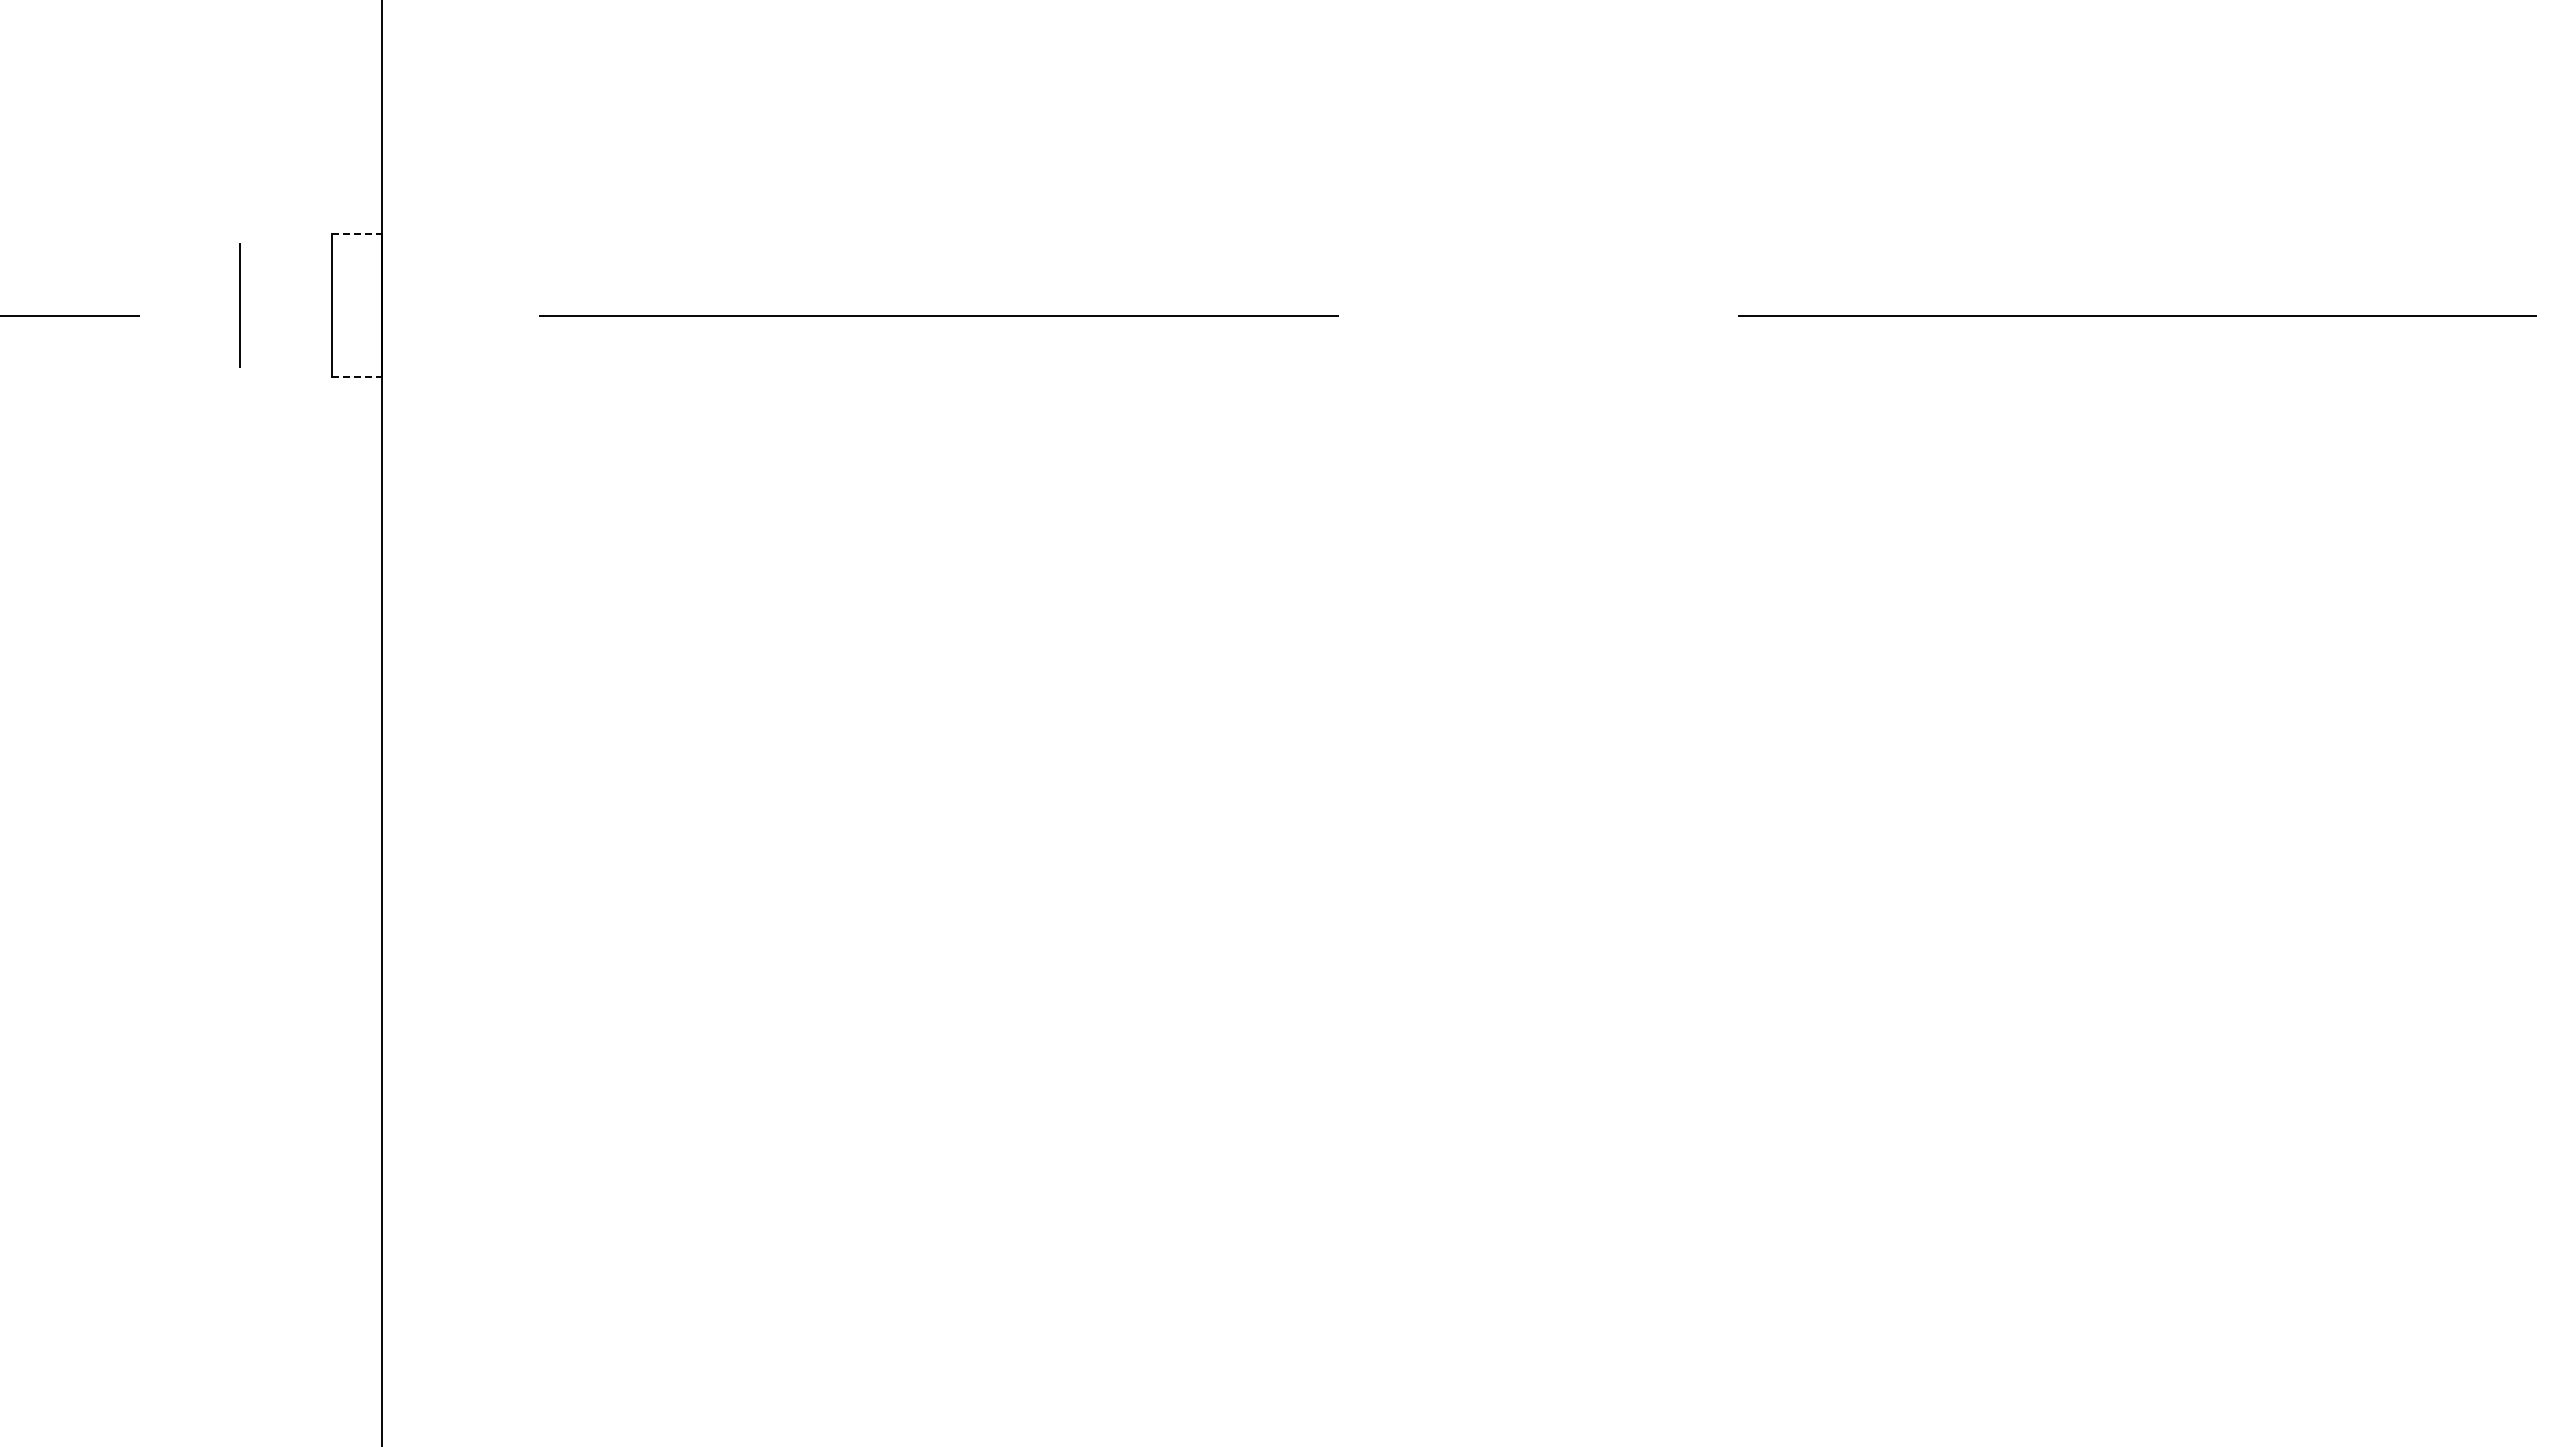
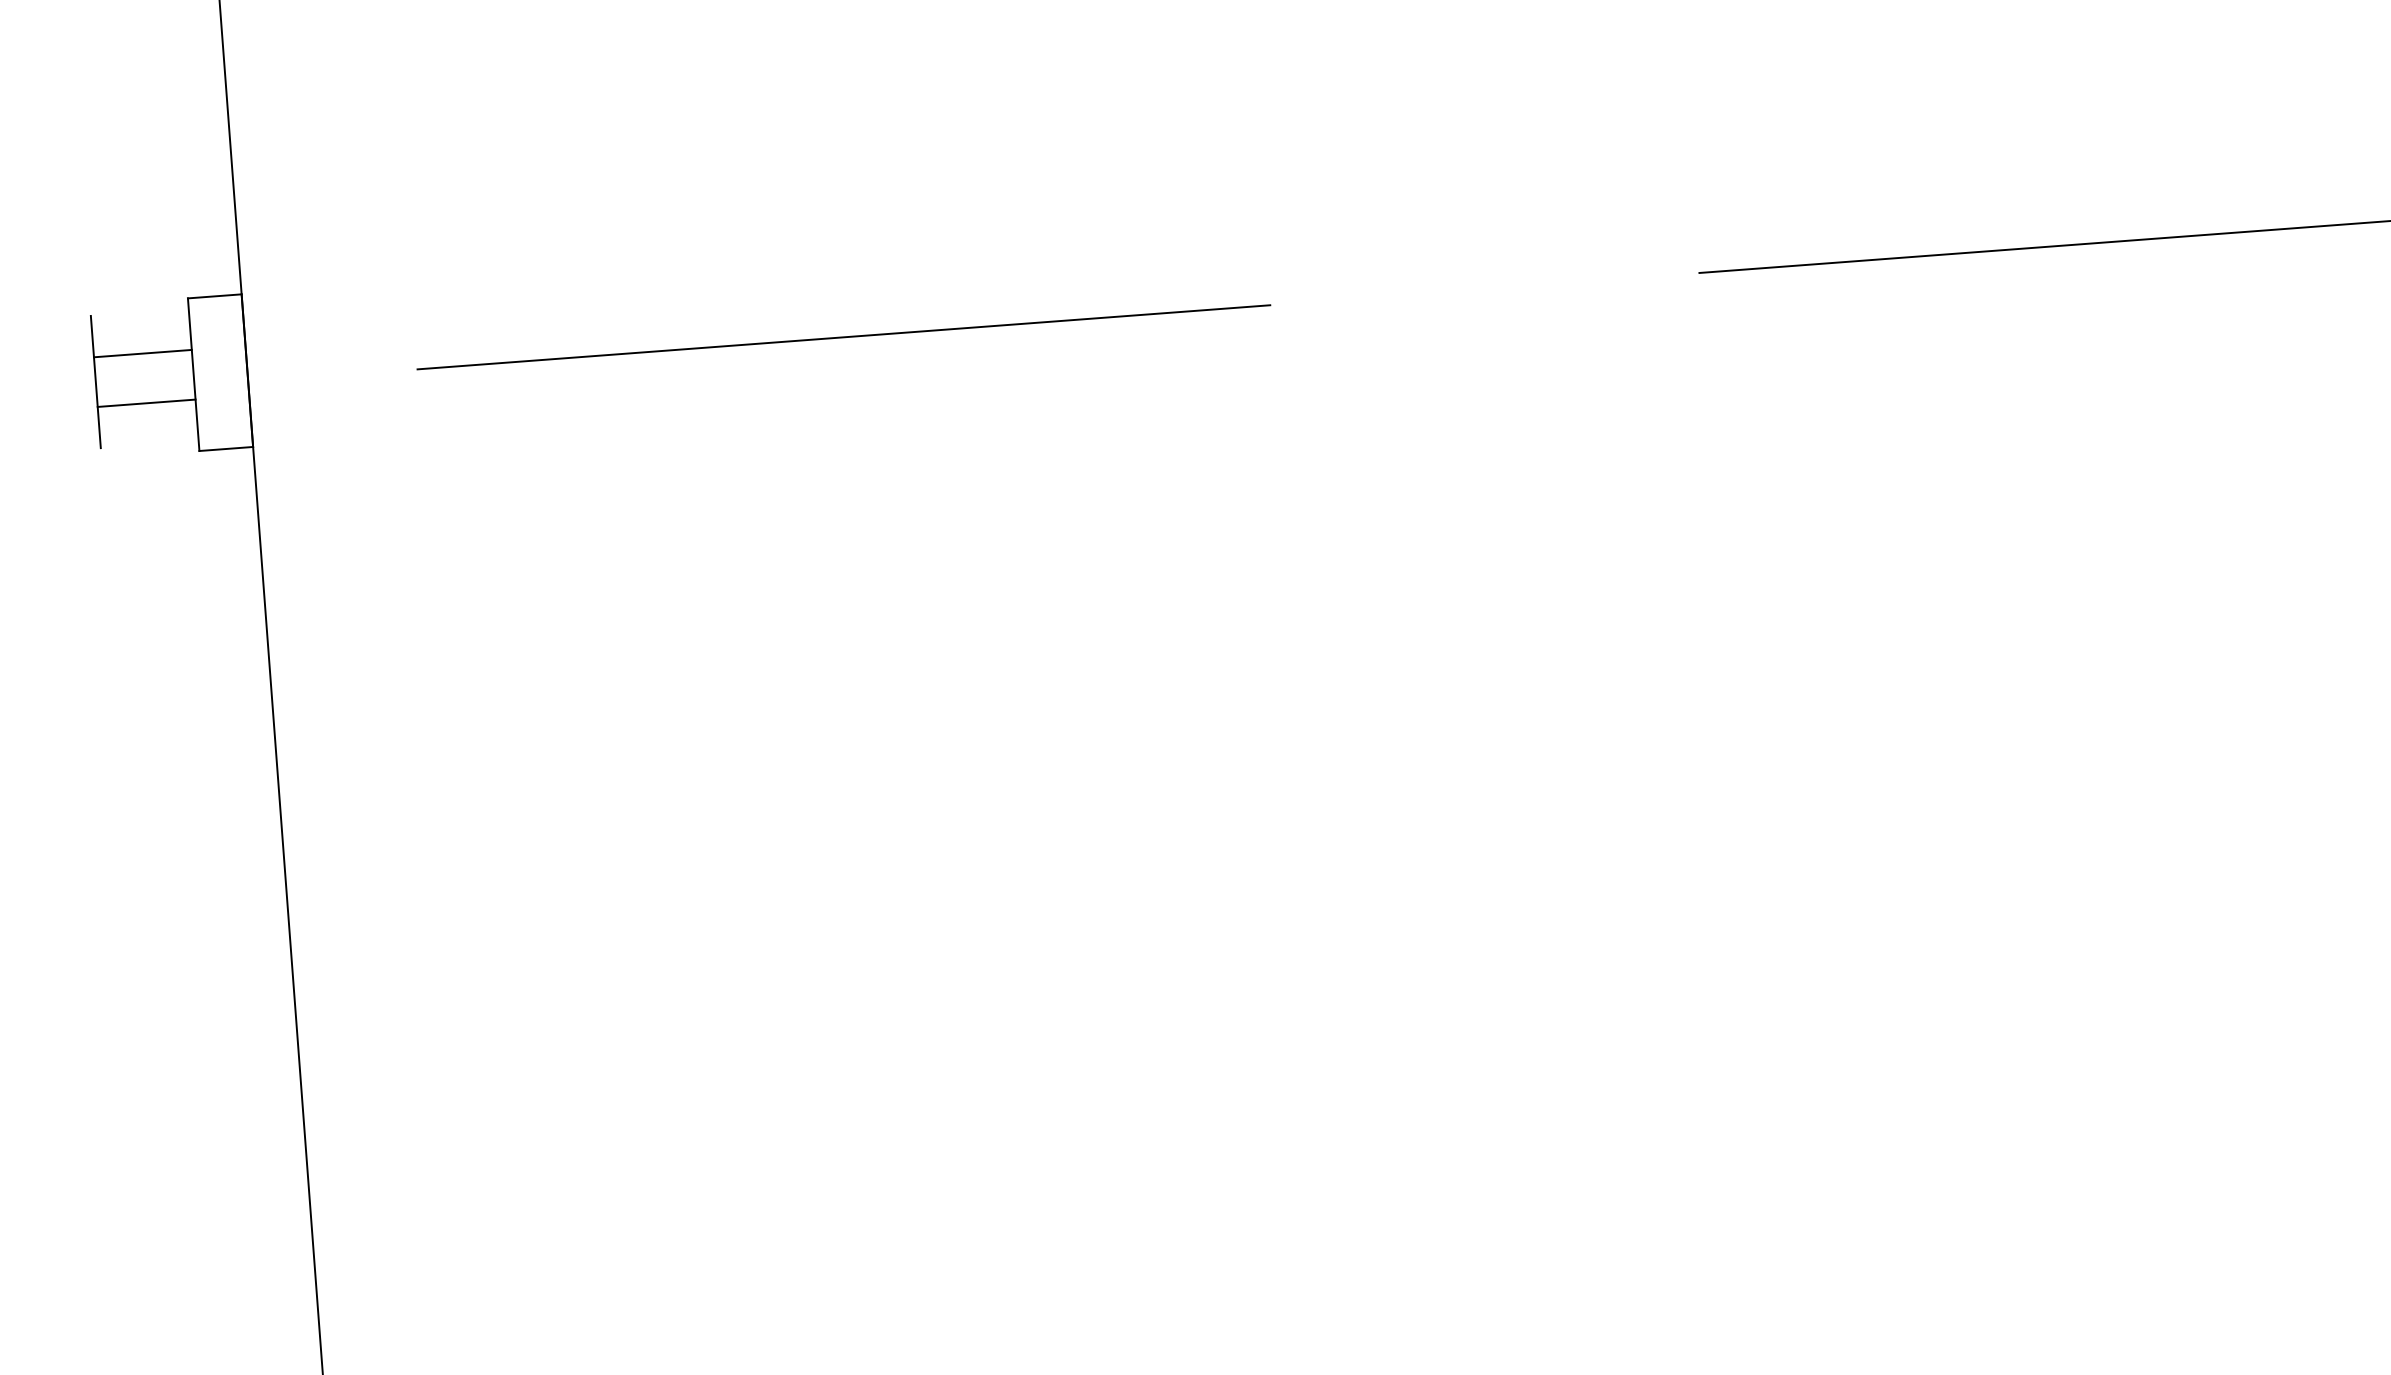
line: (357, 233) -> (215, 295), dashed -> solid
line: (285, 282) -> (142, 353), added
line: (285, 328) -> (146, 403), added
line: (357, 376) -> (227, 448), dashed -> solid

